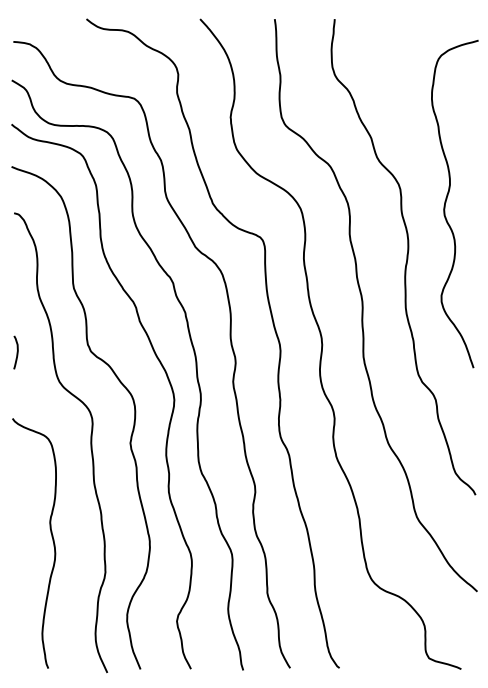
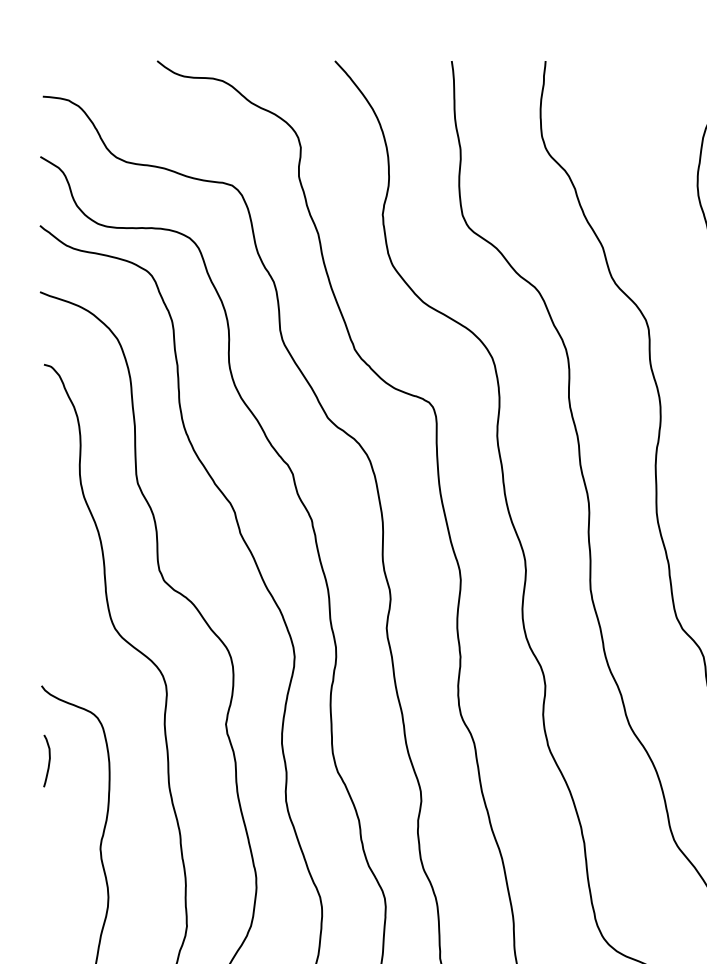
curve: (16, 352) -> (47, 760), moved

